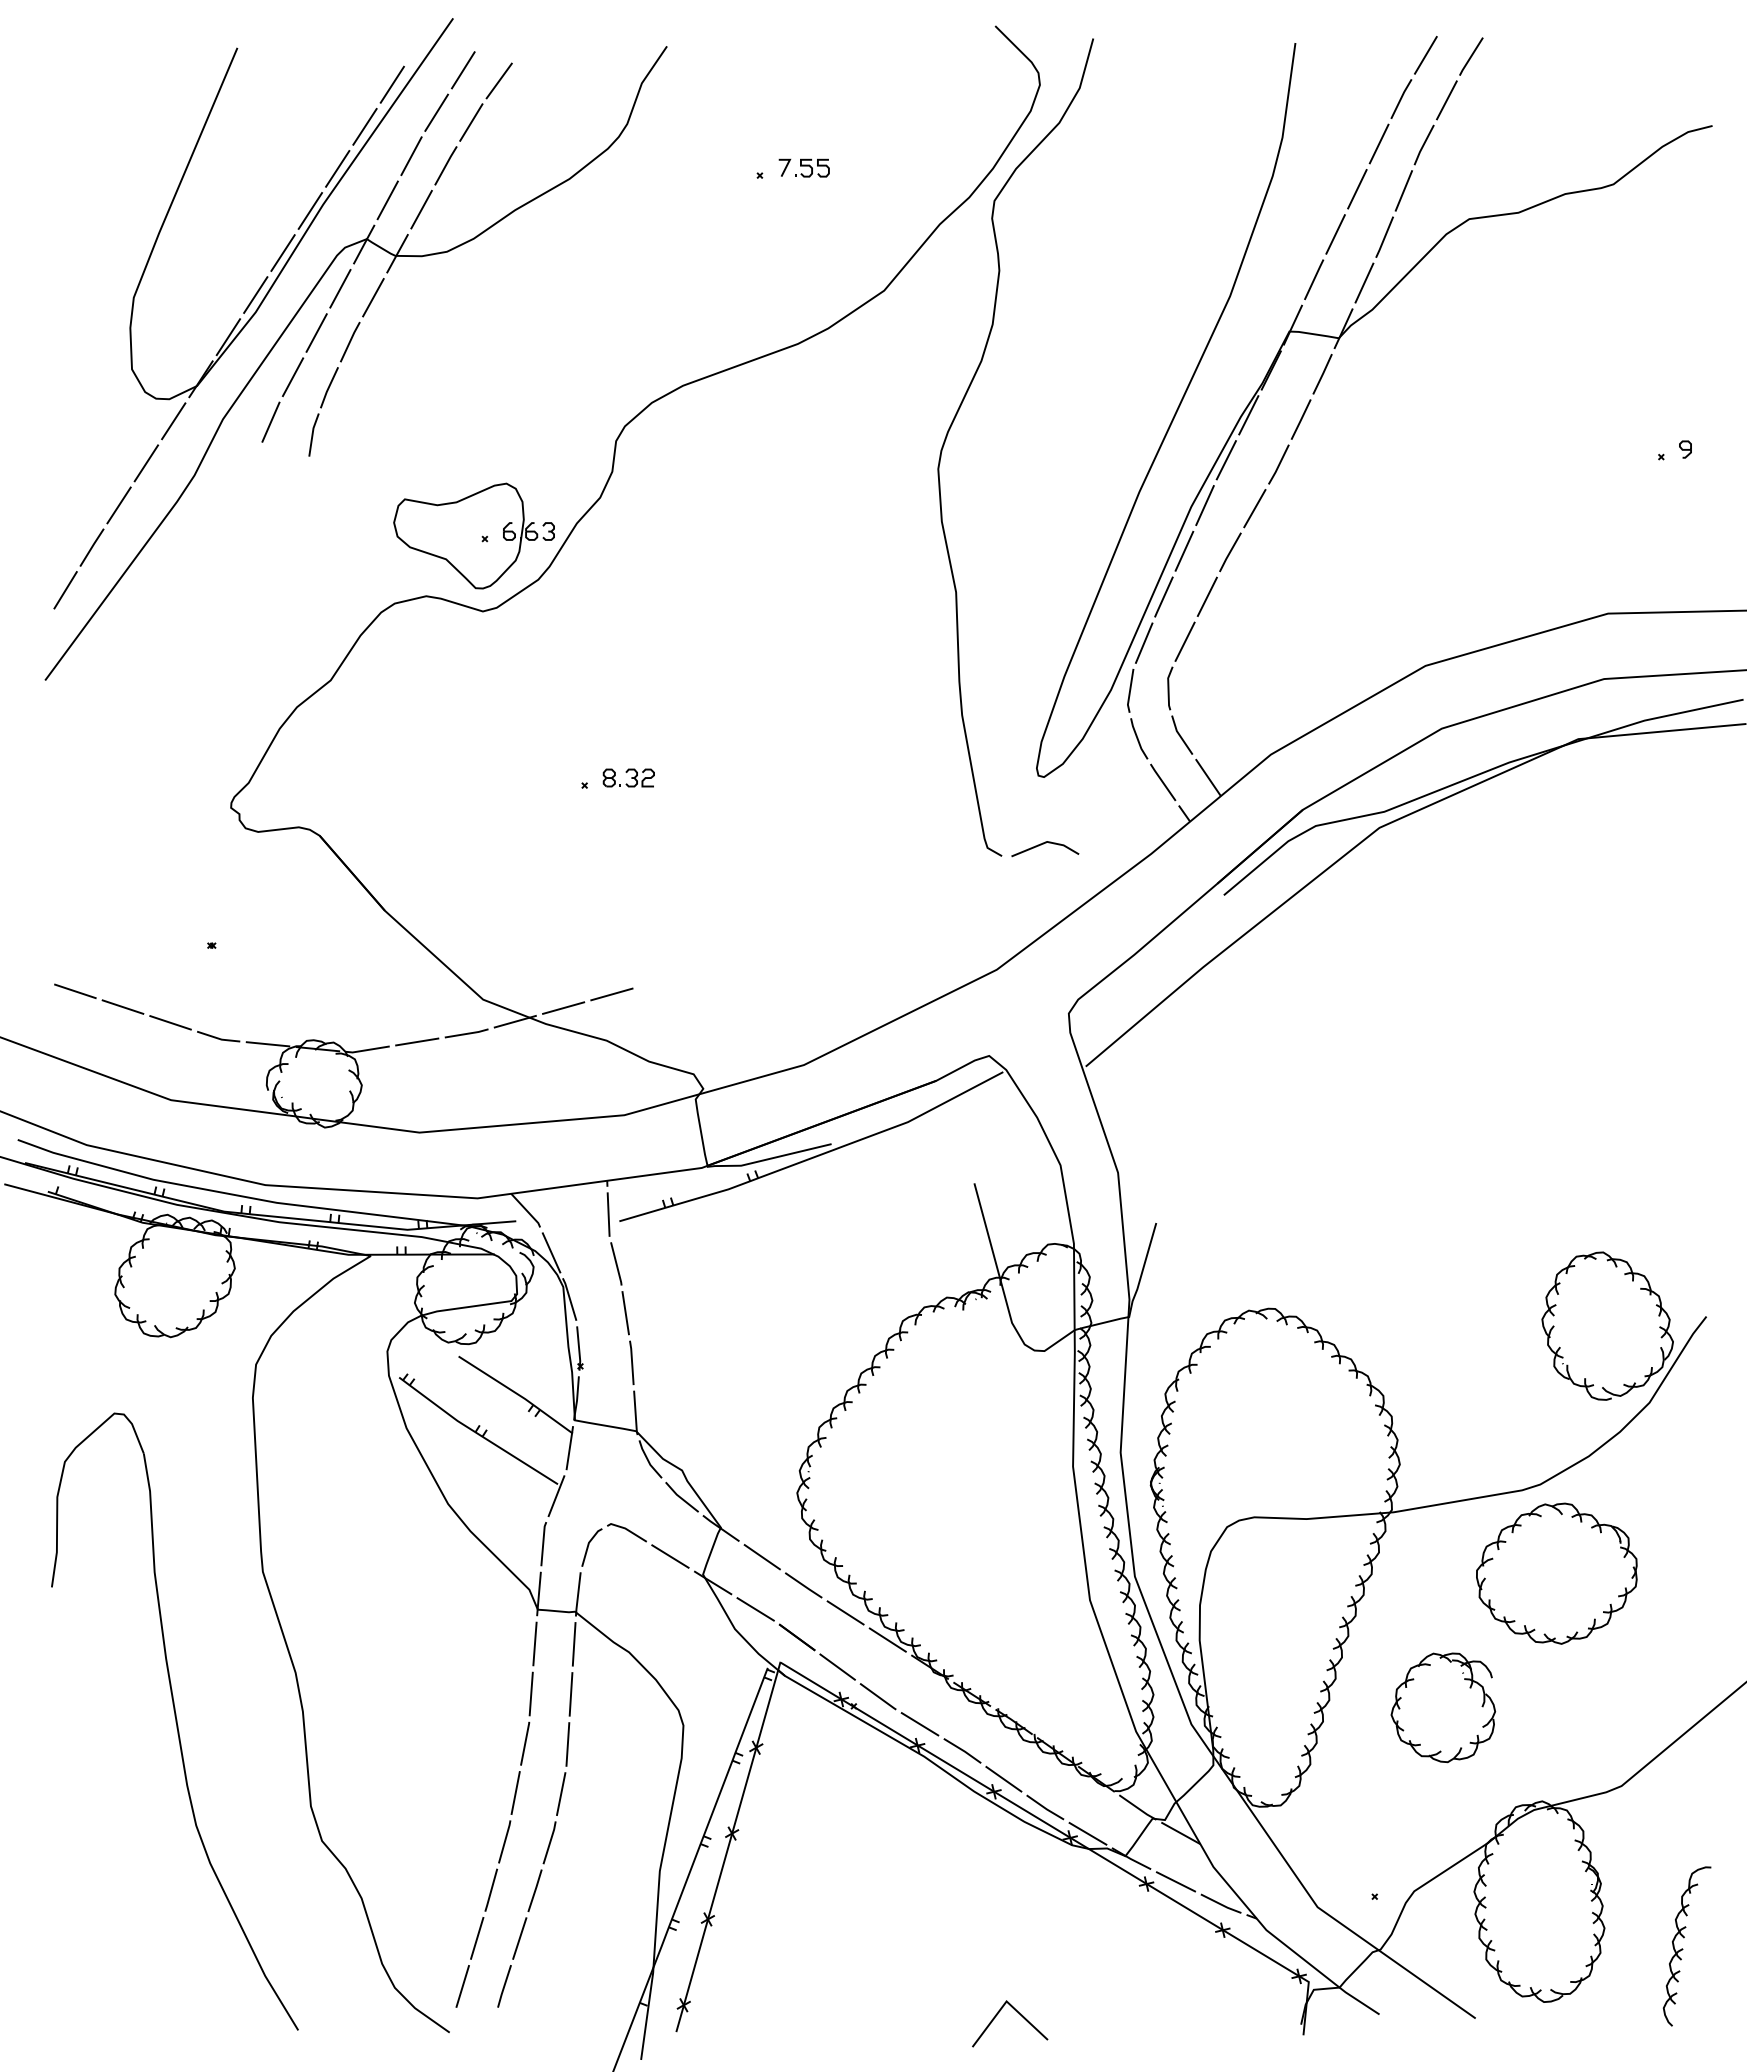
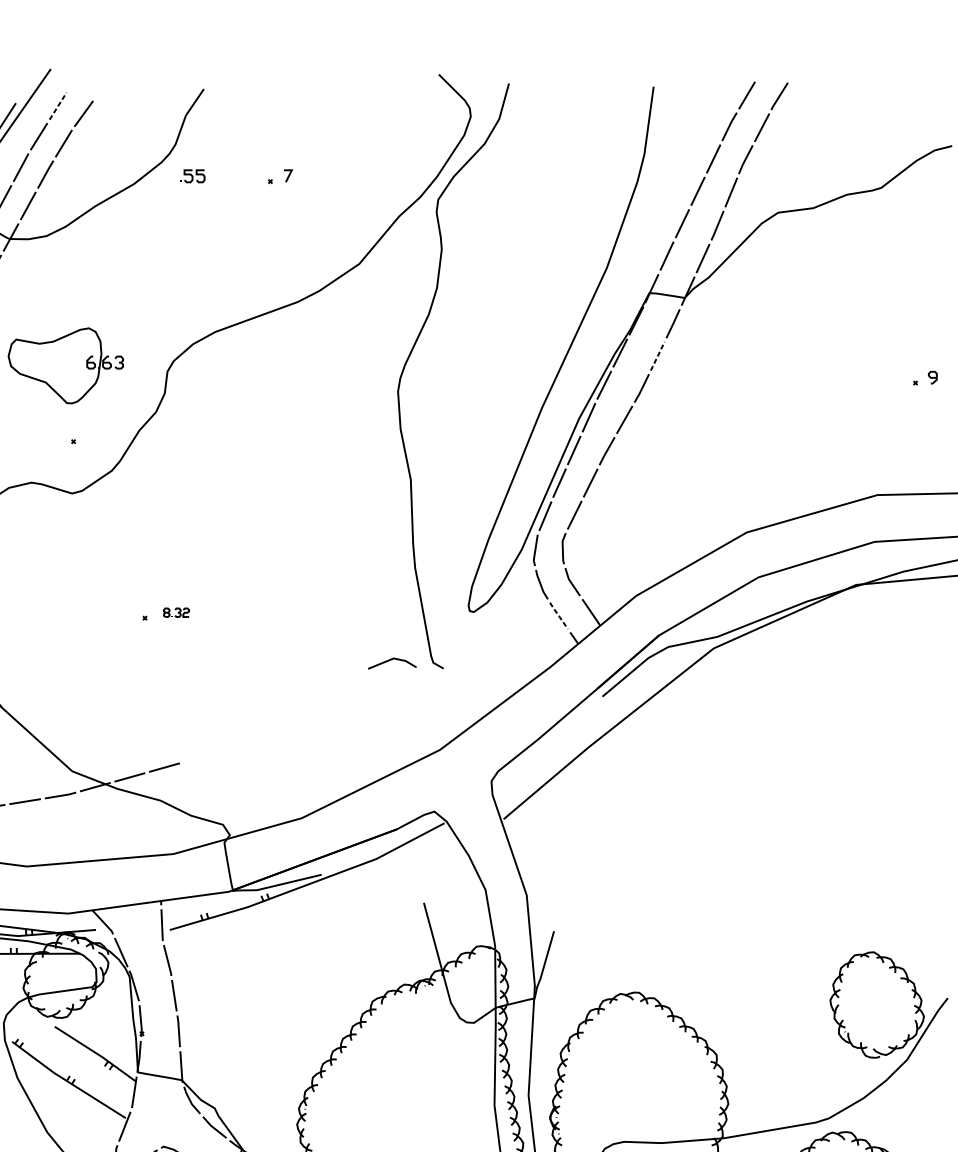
line: (463, 69) -> (58, 105), solid -> dashed
part: (812, 167) -> (192, 175), moved
line: (1301, 419) -> (658, 356), solid -> dashed
part: (473, 535) -> (65, 365), moved
part: (628, 777) -> (176, 612), size x0.7
line: (1162, 782) -> (558, 615), solid -> dashed
line: (1043, 844) -> (391, 660), moved

